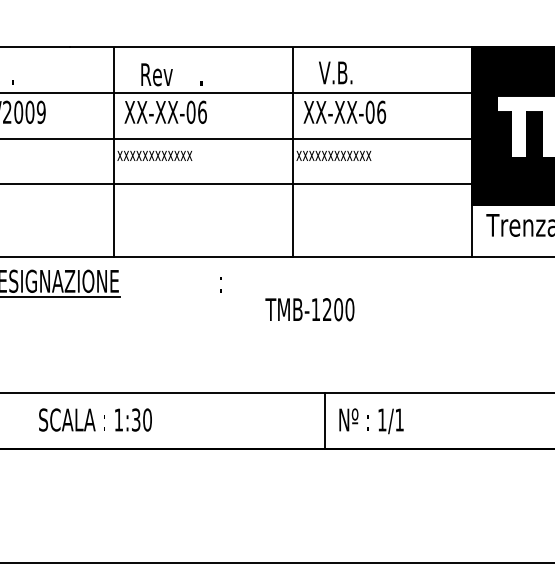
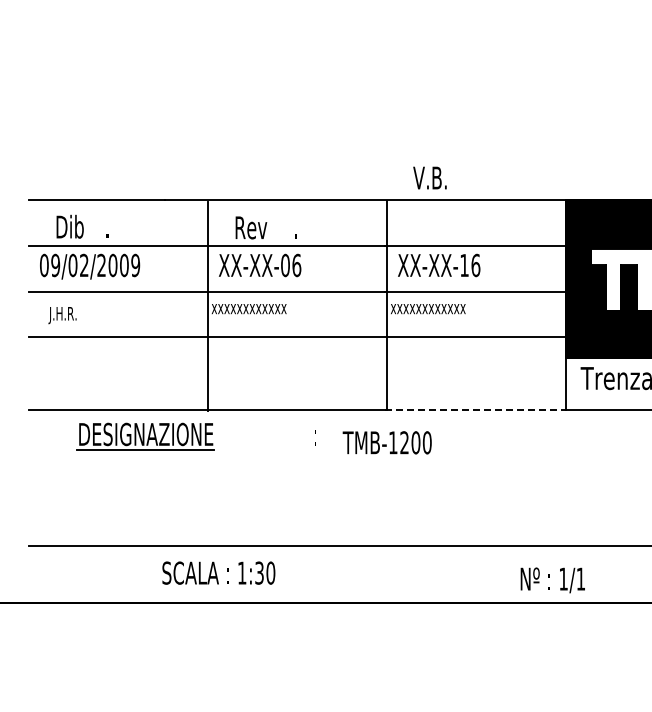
text: (335, 72) -> (429, 177), moved
text: (370, 112) -> (464, 265), XX-XX-06 -> XX-XX-16
line: (382, 257) -> (476, 410), solid -> dashed
text: (309, 309) -> (386, 442), moved
text: (95, 419) -> (218, 572), moved
line: (325, 421) -> (419, 574), removed
text: (371, 421) -> (552, 580), moved

